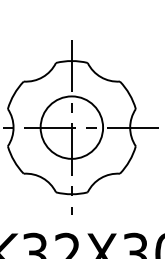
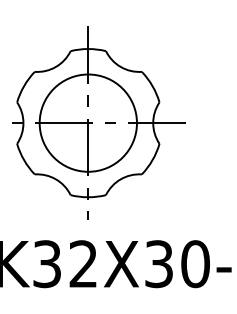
circle: (72, 127) -> (88, 122), size x1.4

